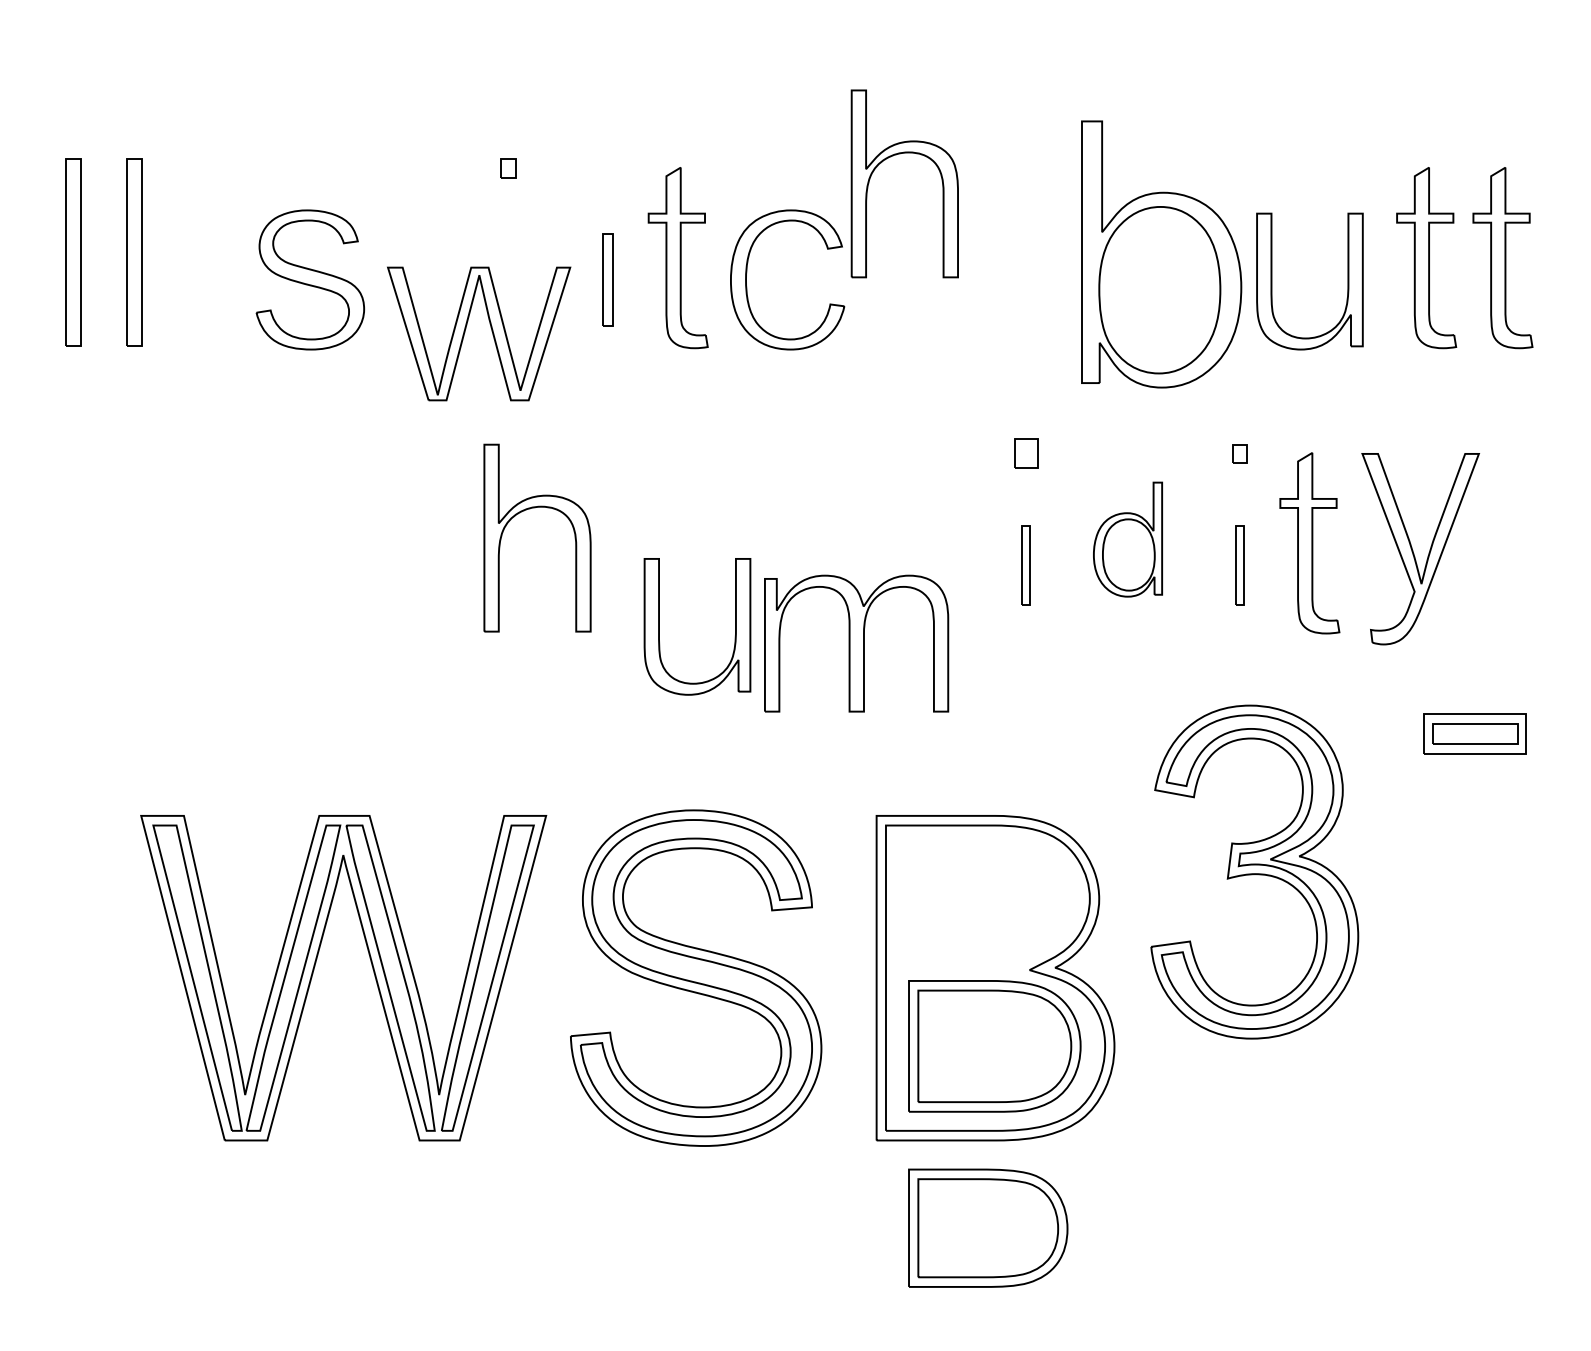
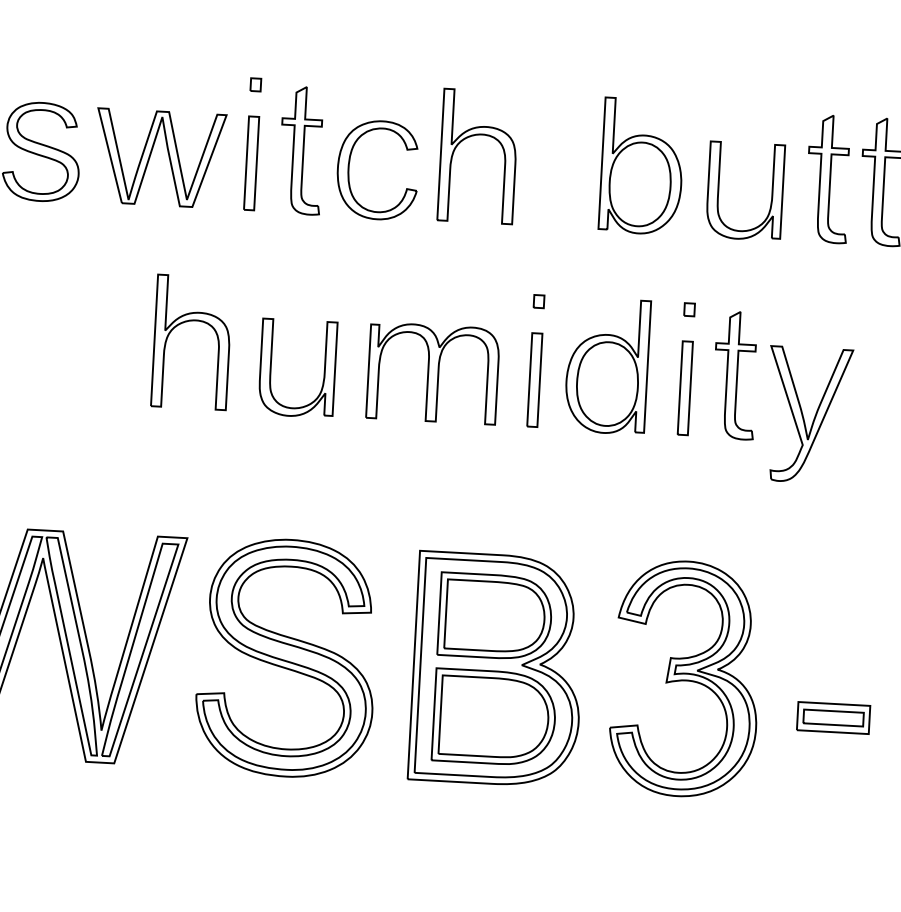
part: (896, 155) -> (473, 136), moved
part: (508, 168) -> (256, 84), moved
part: (1161, 254) -> (641, 166), size x0.71
part: (608, 279) -> (251, 163), size x1.43
part: (491, 331) -> (168, 157), moved
part: (1025, 453) -> (538, 301), size x0.62
part: (1127, 539) -> (607, 365), size x1.67
part: (1413, 550) -> (803, 416), moved
part: (1025, 565) -> (534, 380), size x1.67
part: (1239, 565) -> (685, 388), size x1.67
part: (659, 626) -> (271, 366), moved
part: (856, 643) -> (433, 373), moved
part: (1474, 733) -> (833, 717), moved
part: (1254, 871) -> (685, 678), moved
part: (988, 1227) -> (495, 616), moved

